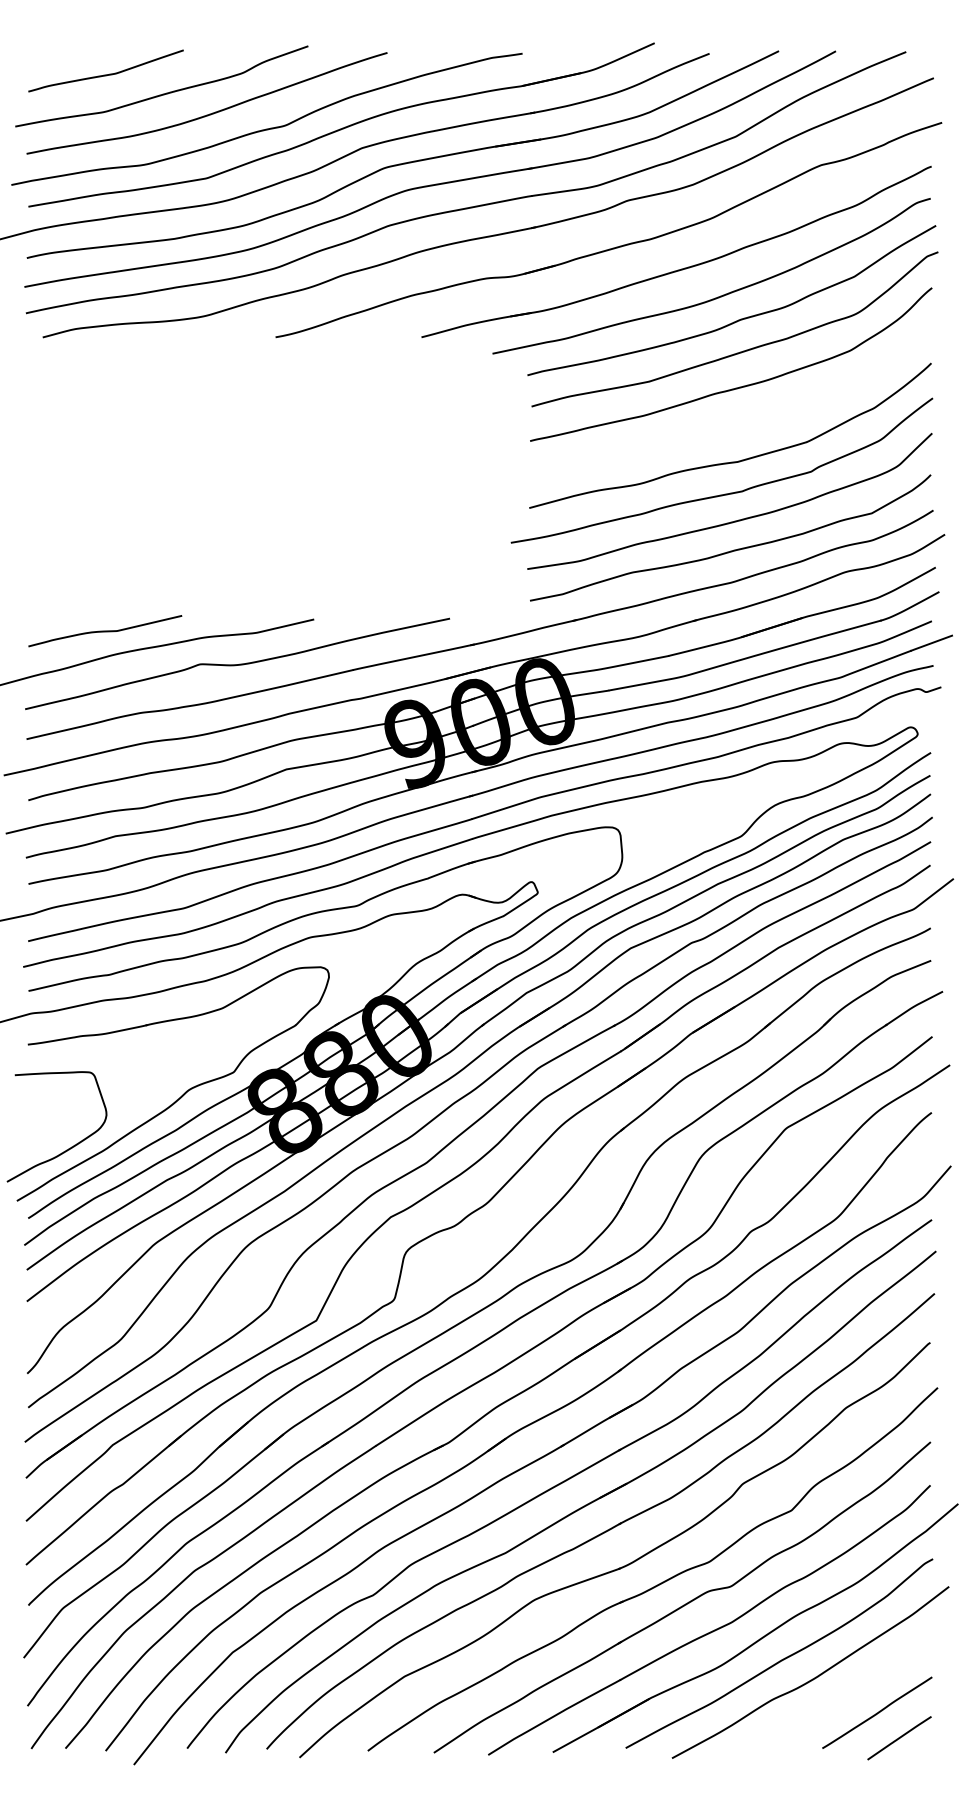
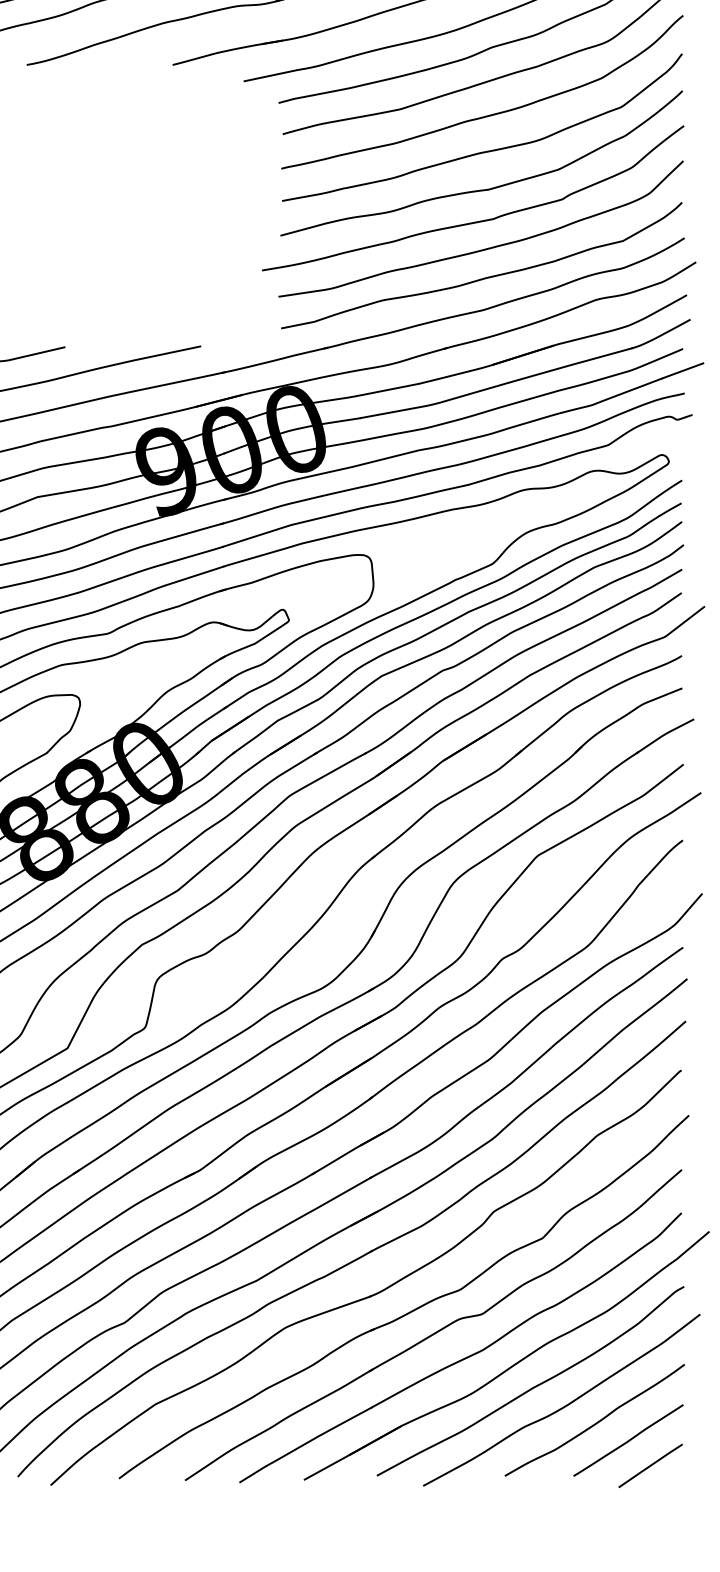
curve: (737, 422) -> (488, 150), added
curve: (845, 1694) -> (596, 1422), added

